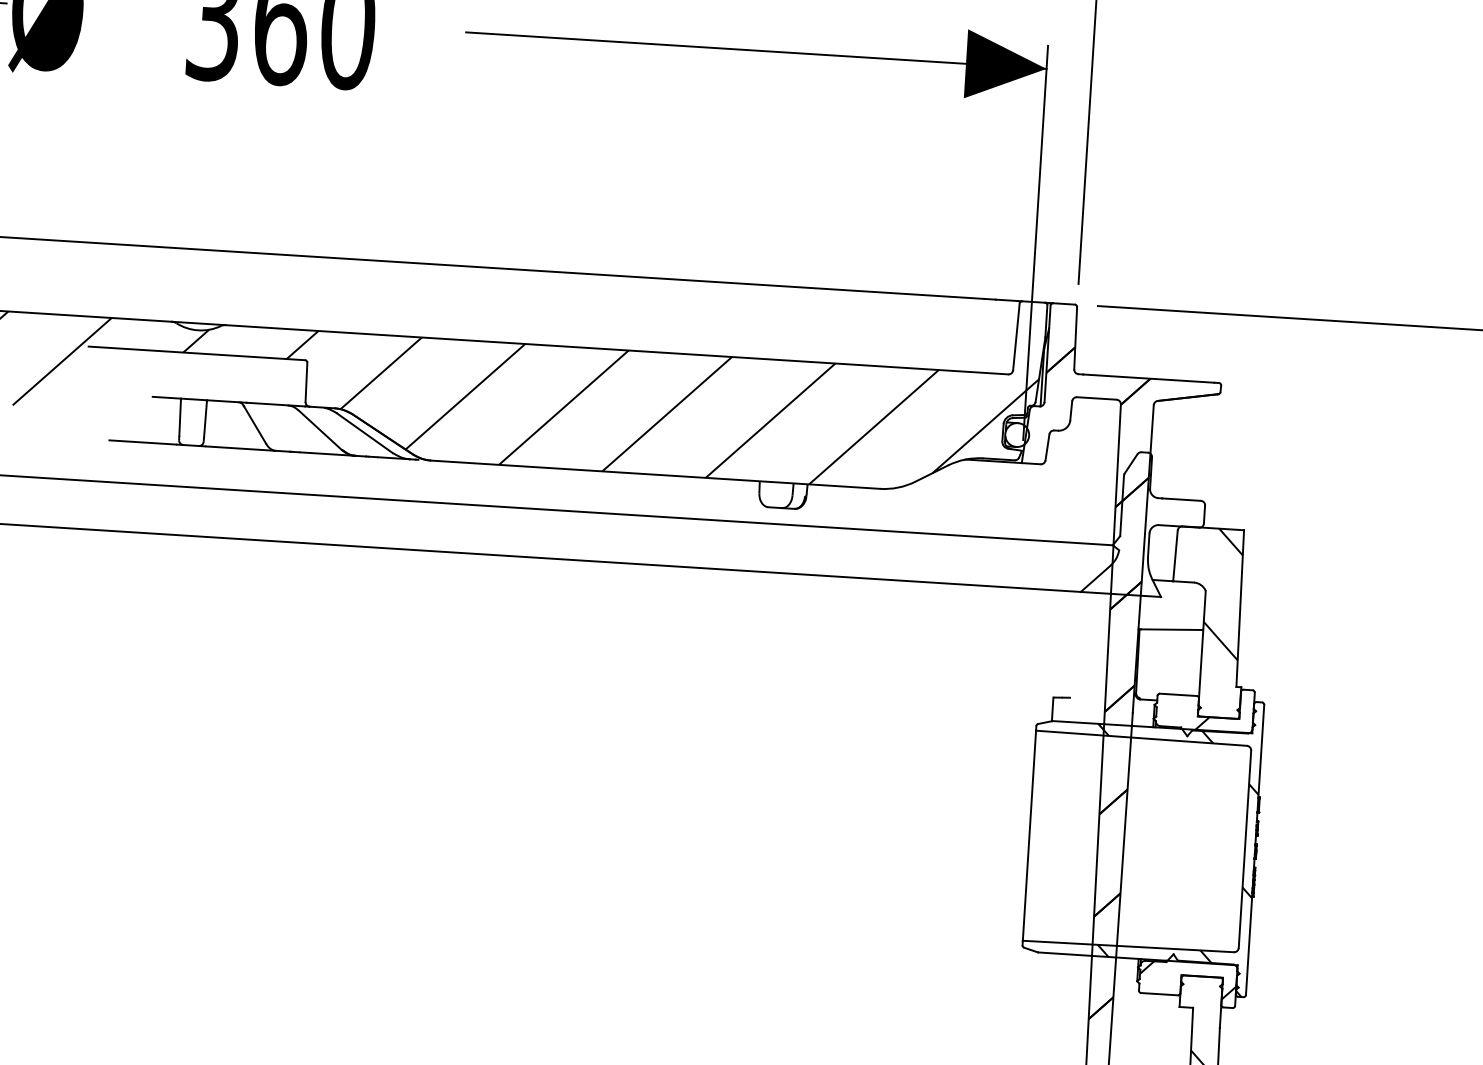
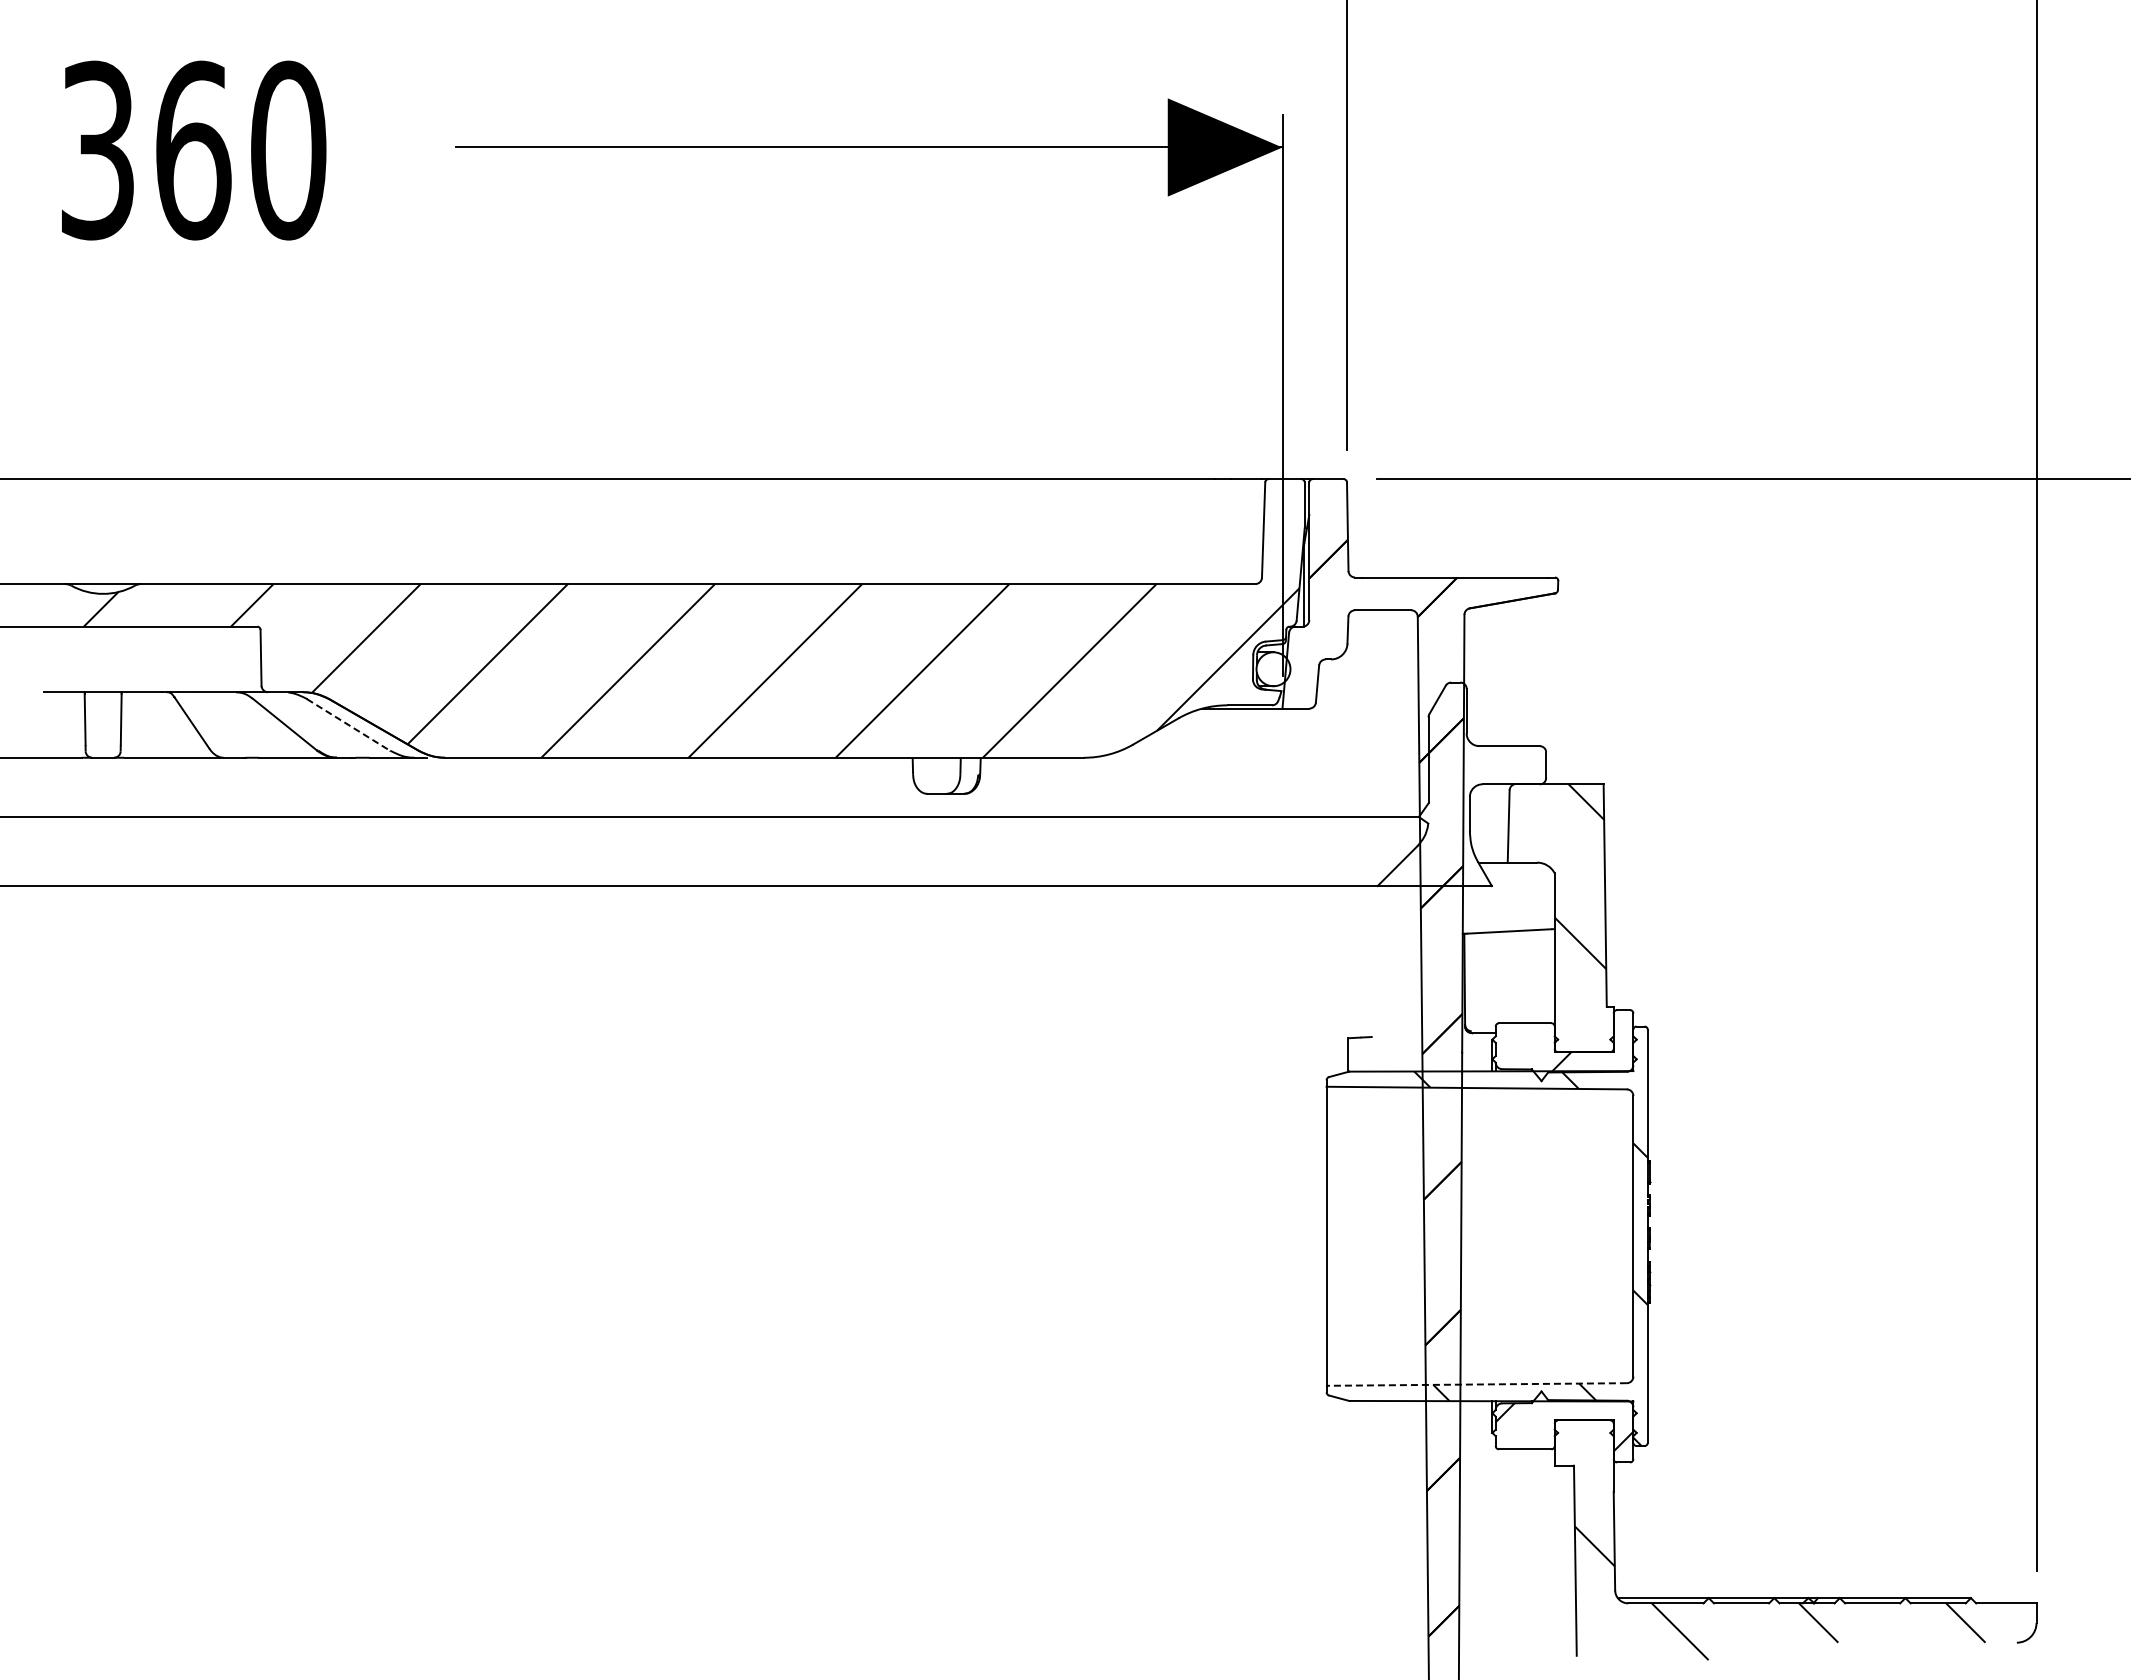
line: (364, 432) -> (348, 724), solid -> dashed
line: (1128, 946) -> (1476, 1384), solid -> dashed

